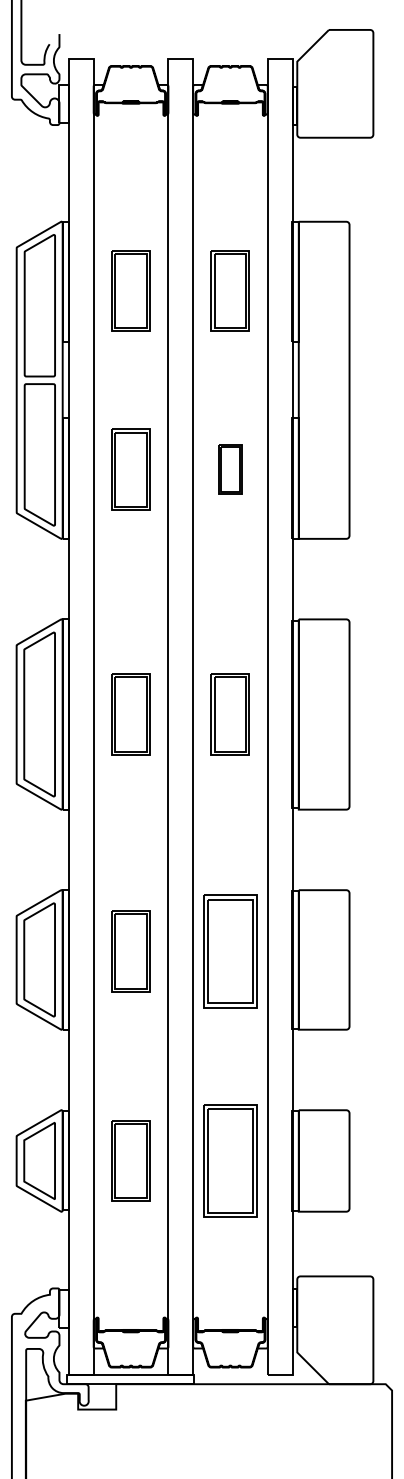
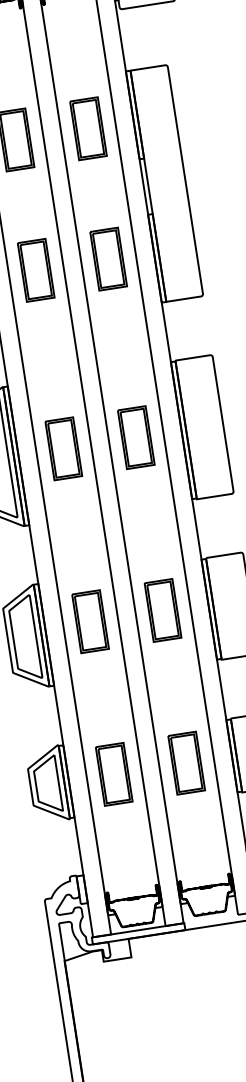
part: (229, 469) -> (107, 259), size x1.67
part: (229, 951) -> (162, 610), size x0.71
part: (229, 1160) -> (185, 762), size x0.71

